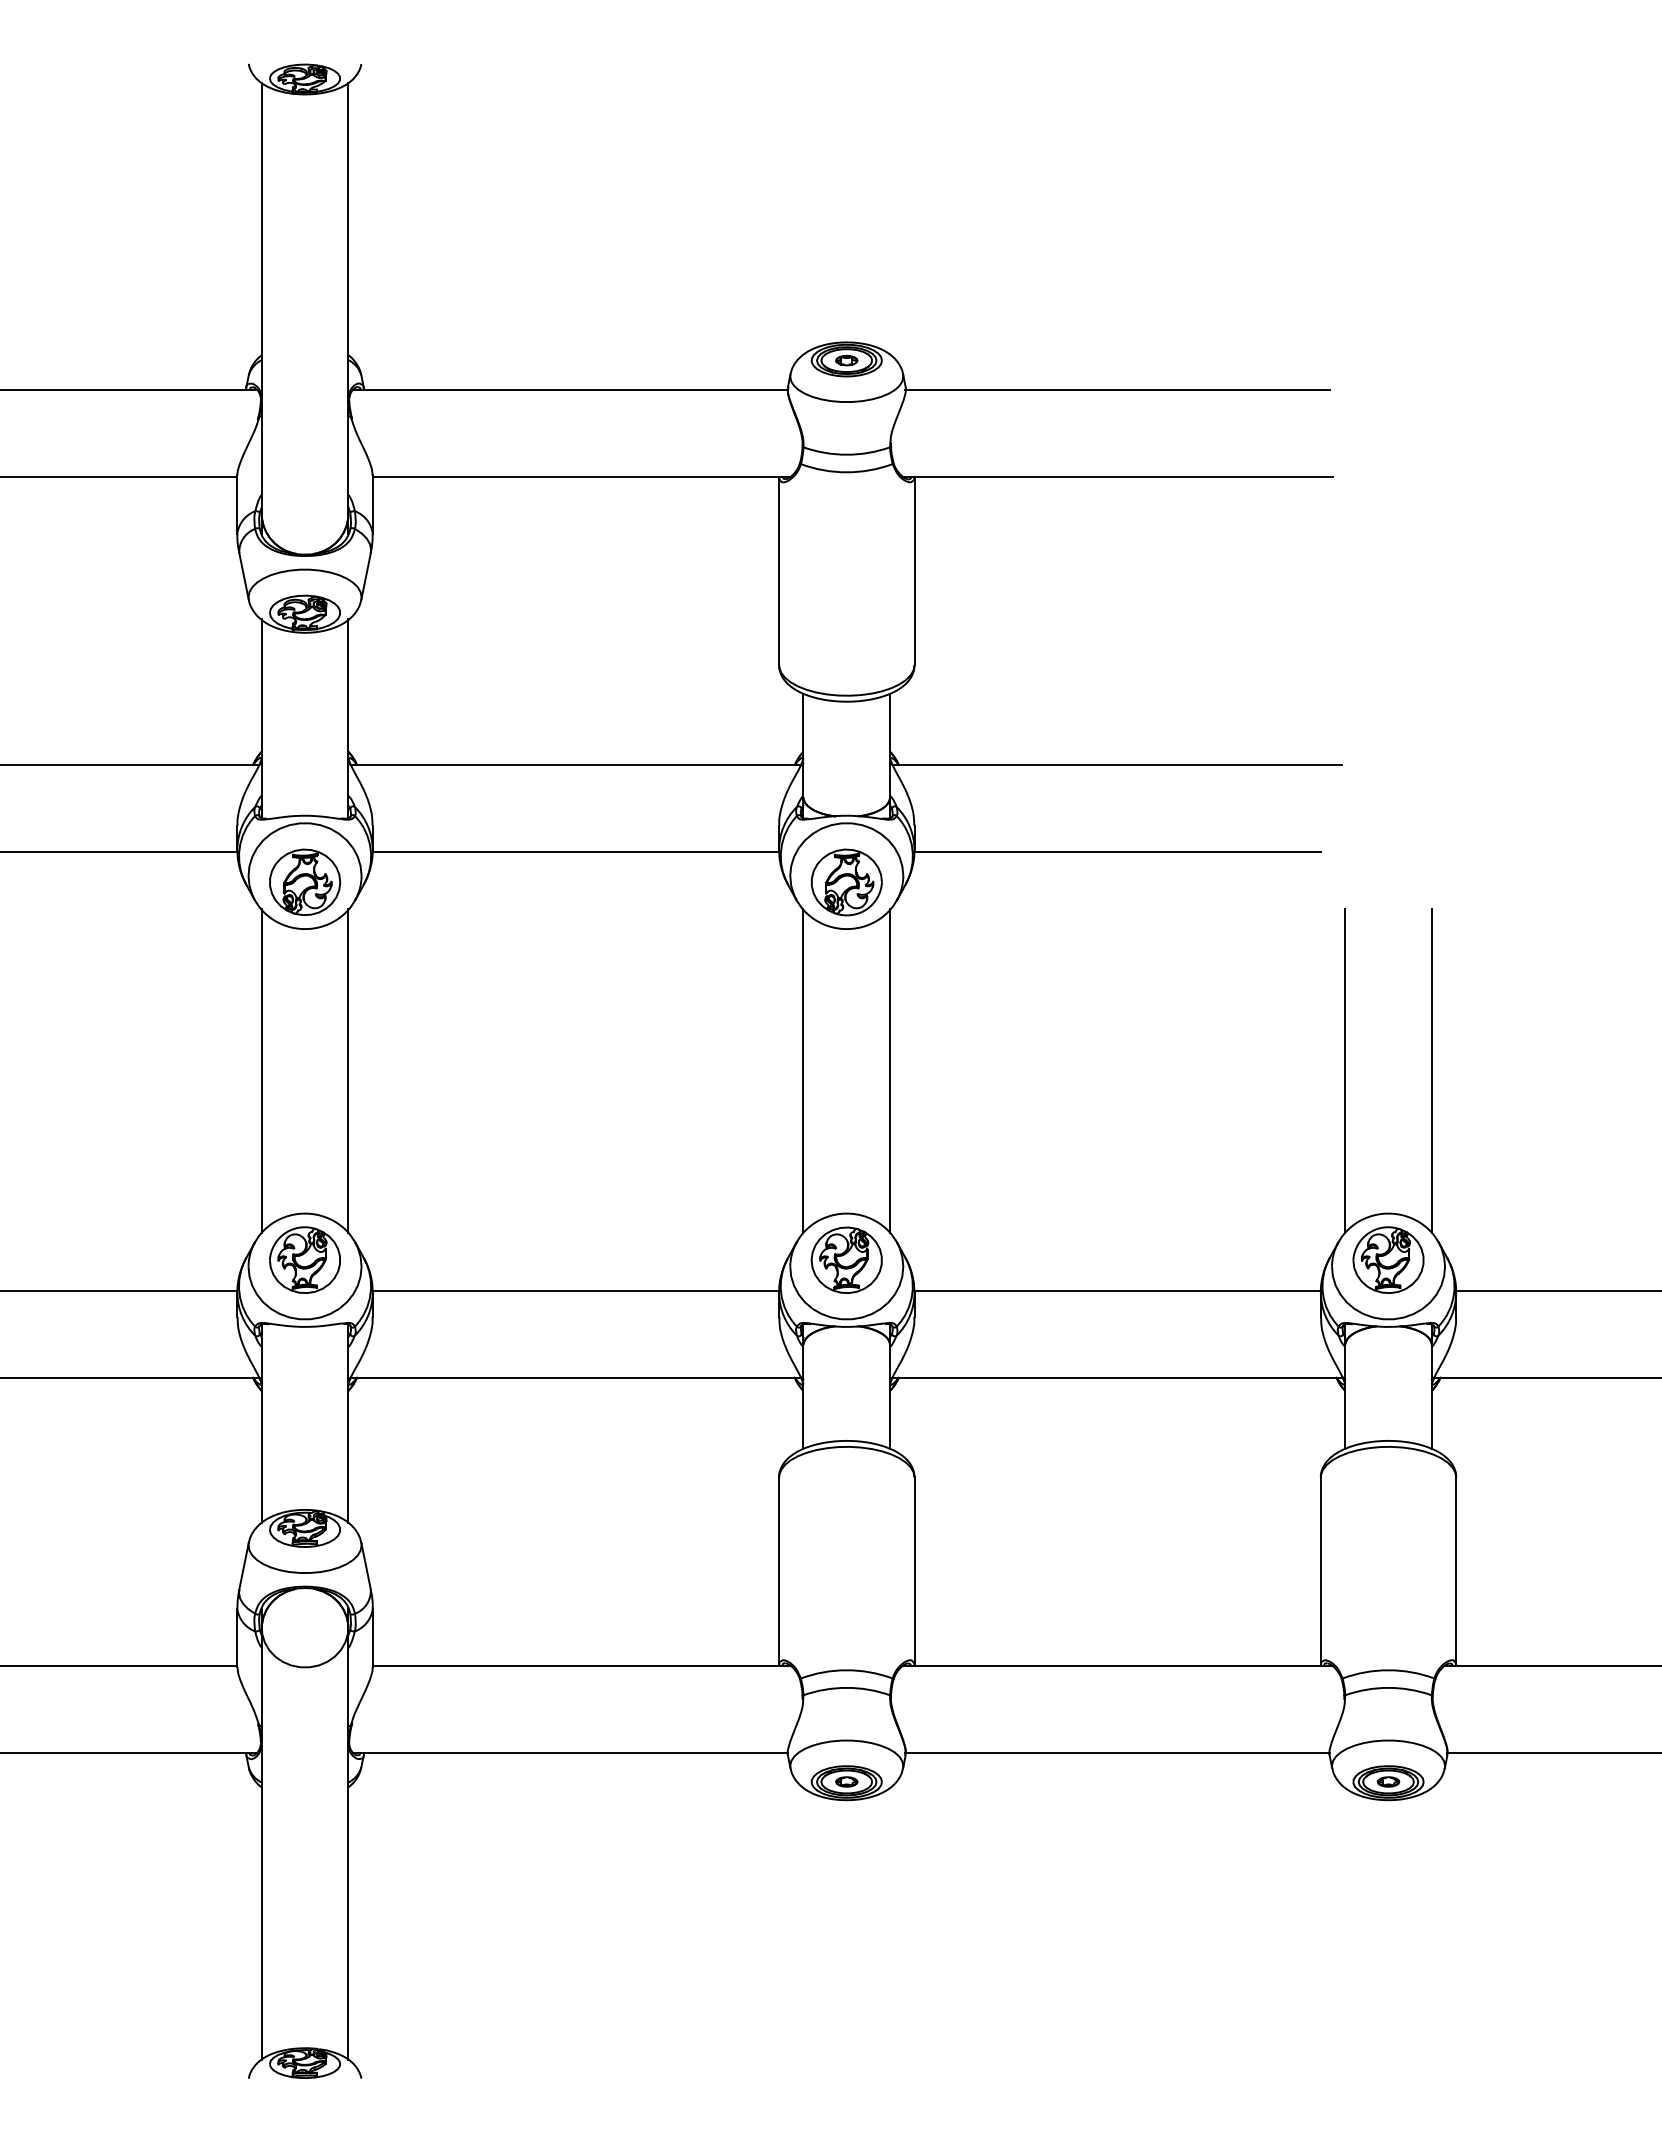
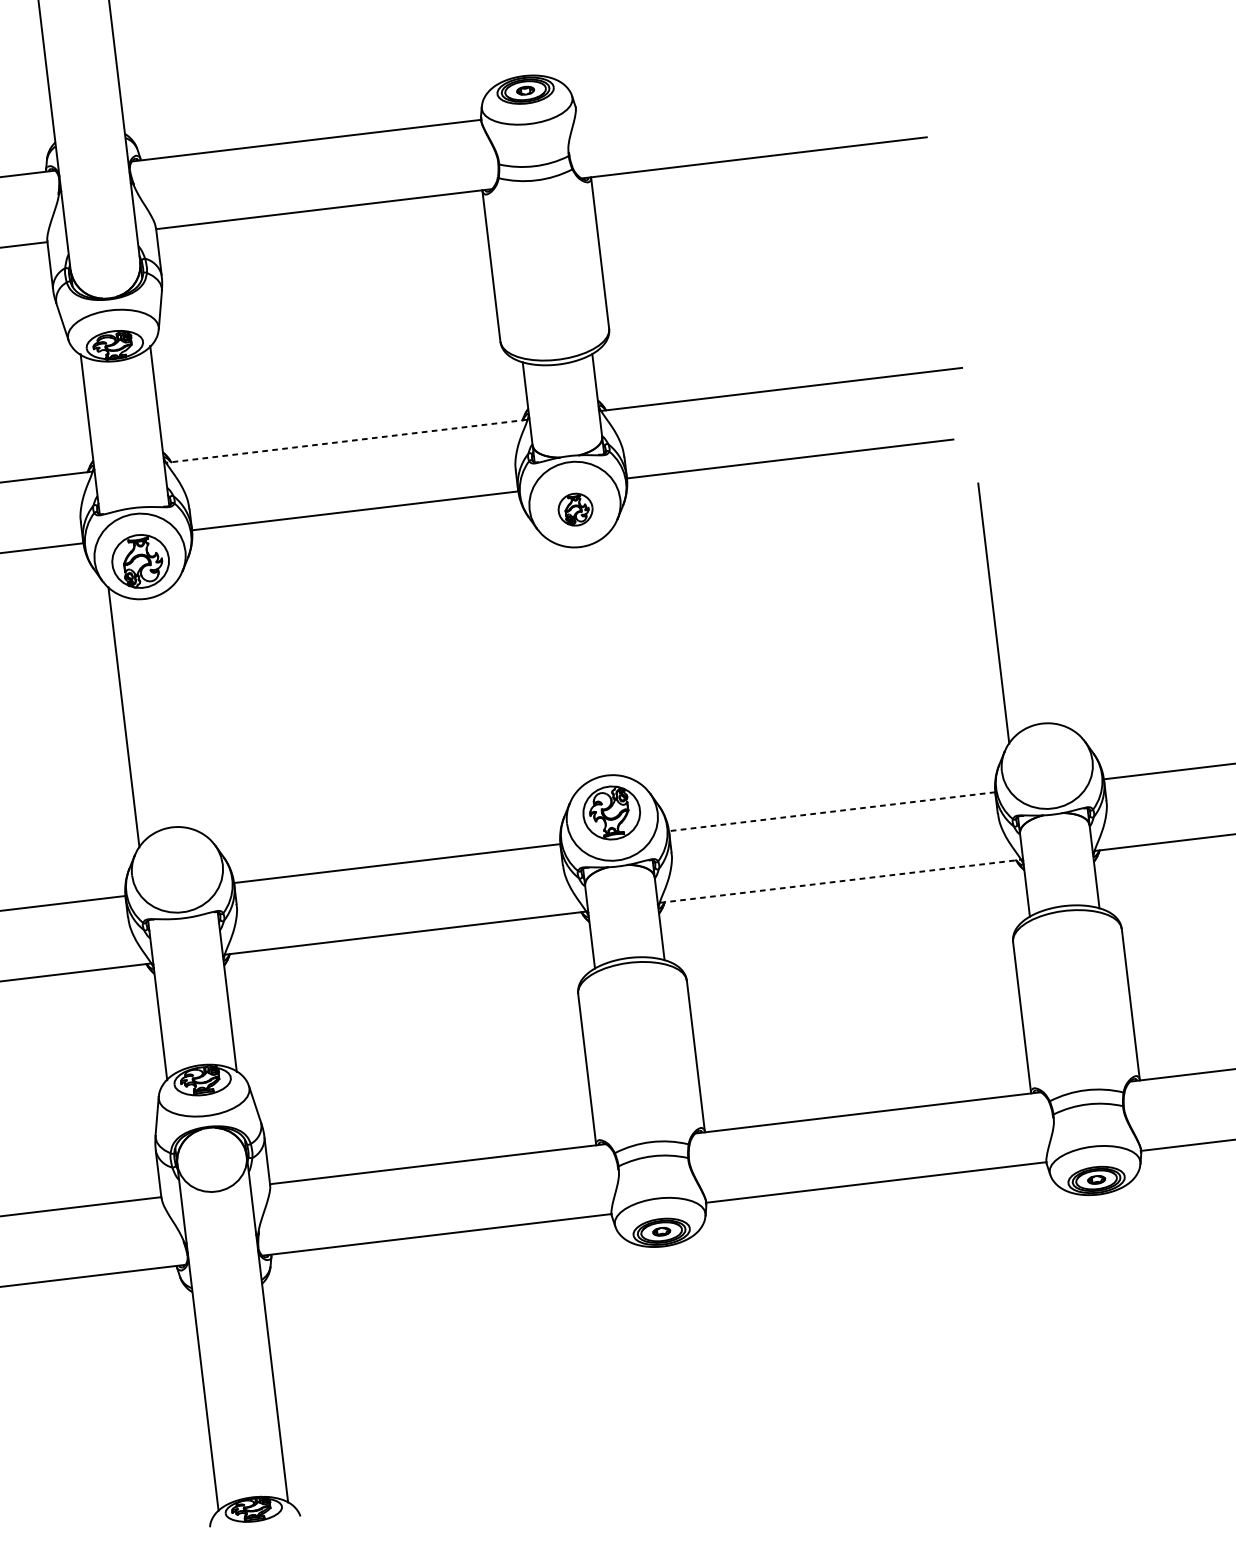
line: (1117, 389) -> (745, 87), removed
line: (575, 764) -> (346, 440), solid -> dashed
part: (846, 882) -> (575, 509), size x0.6
line: (348, 1071) -> (193, 709), removed
line: (803, 1071) -> (558, 665), removed
line: (890, 1071) -> (628, 657), removed
line: (1431, 1071) -> (1063, 605), removed
part: (304, 1259) -> (176, 864), removed
part: (1388, 1259) -> (1046, 760), removed
line: (1117, 1291) -> (832, 812), solid -> dashed
line: (1118, 1377) -> (841, 881), solid -> dashed

